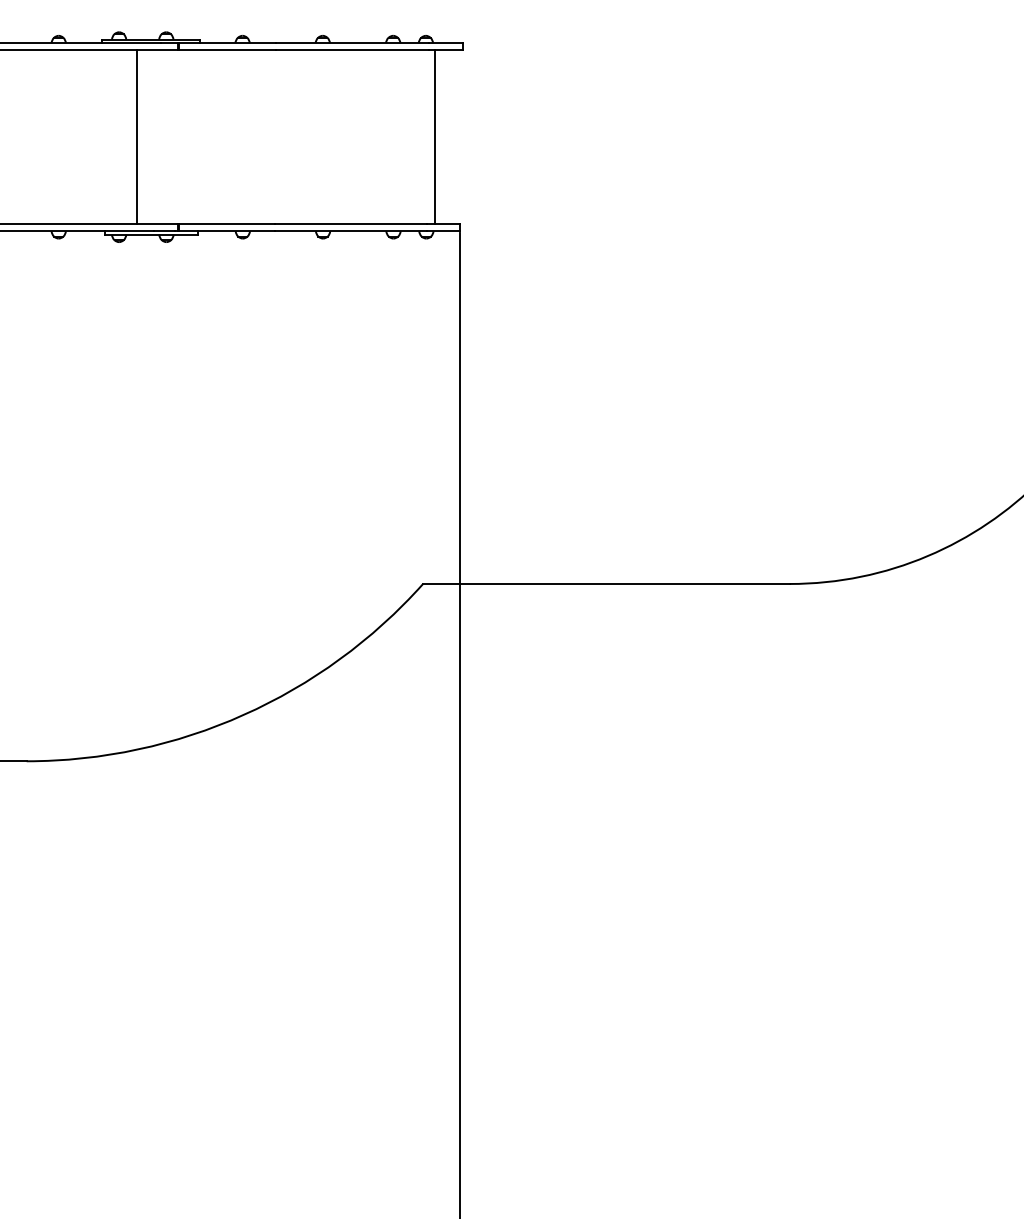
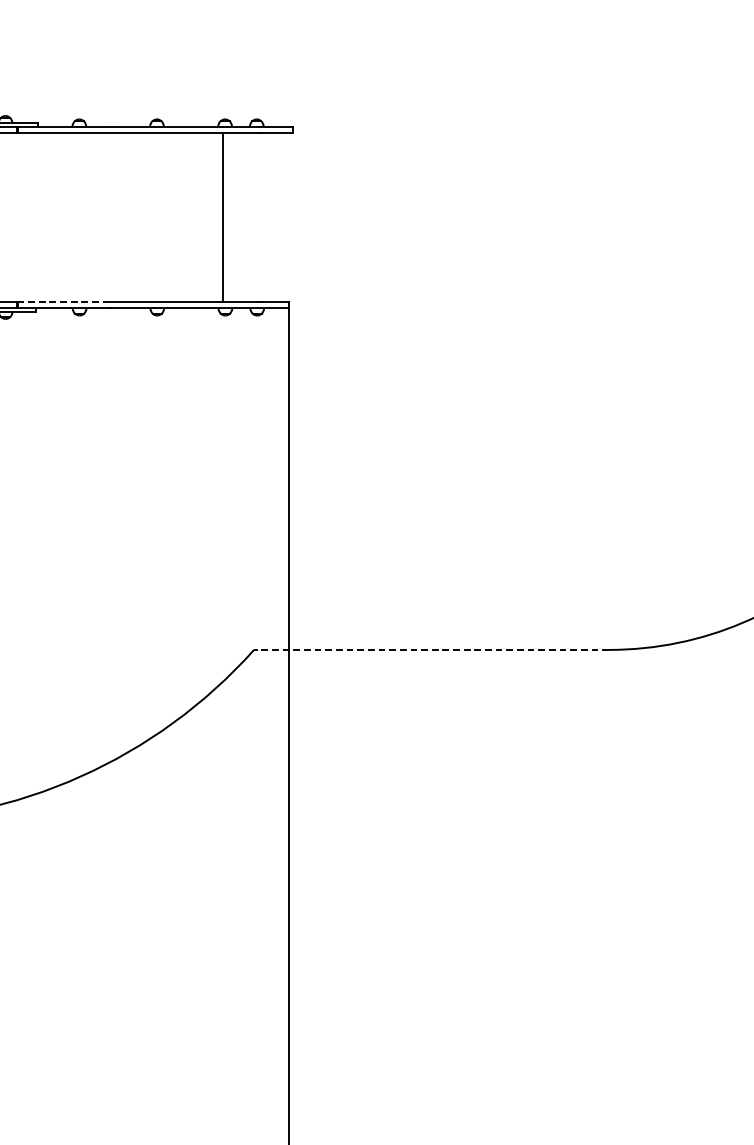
line: (435, 136) -> (223, 216), moved
line: (227, 224) -> (64, 301), solid -> dashed
line: (605, 583) -> (430, 649), solid -> dashed

